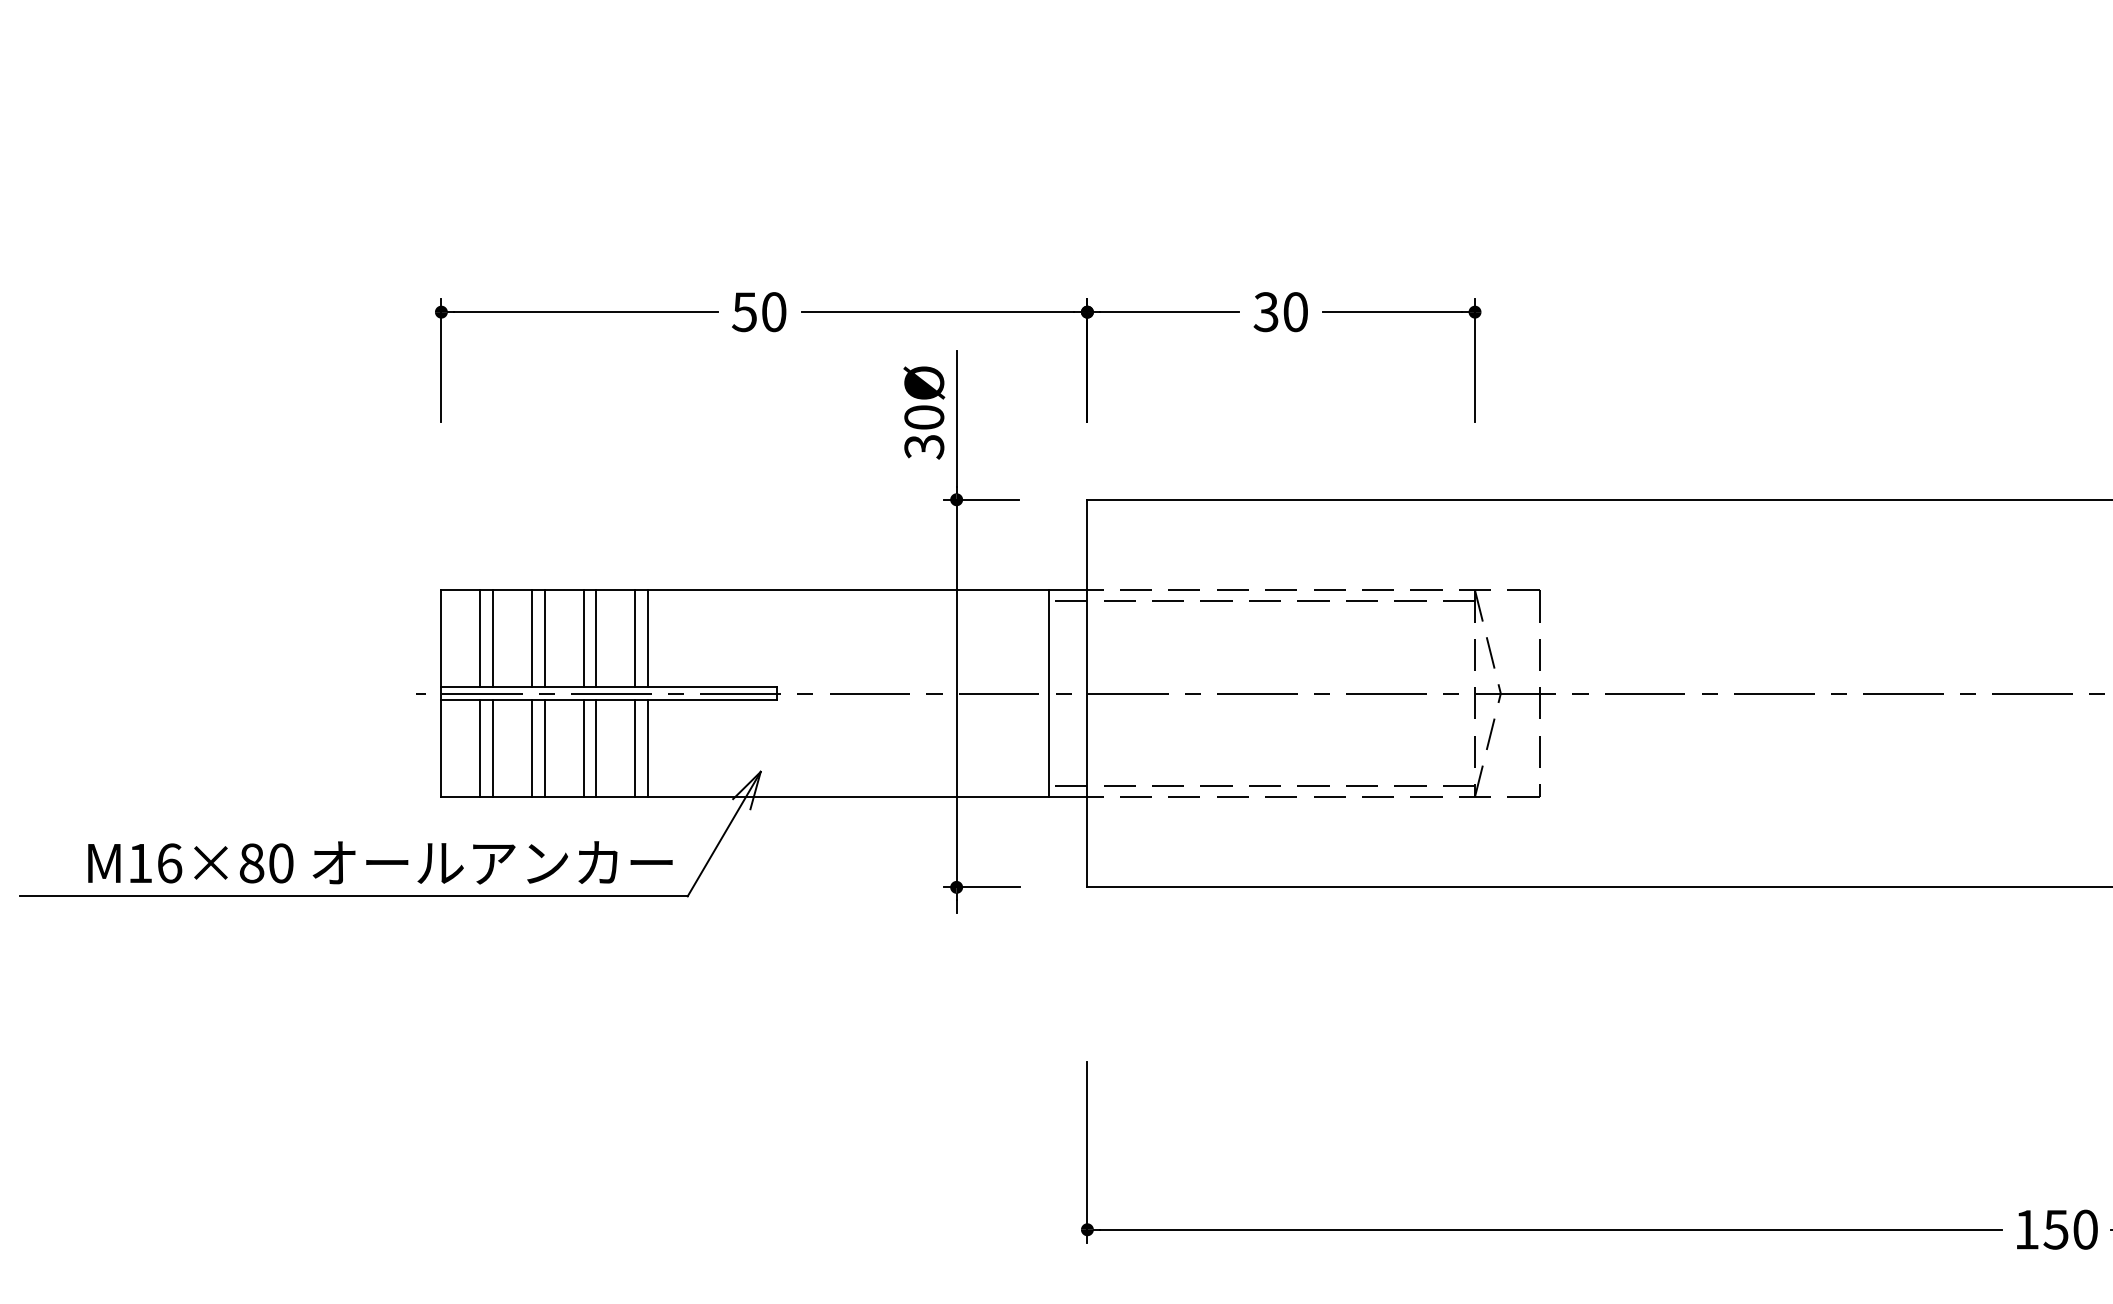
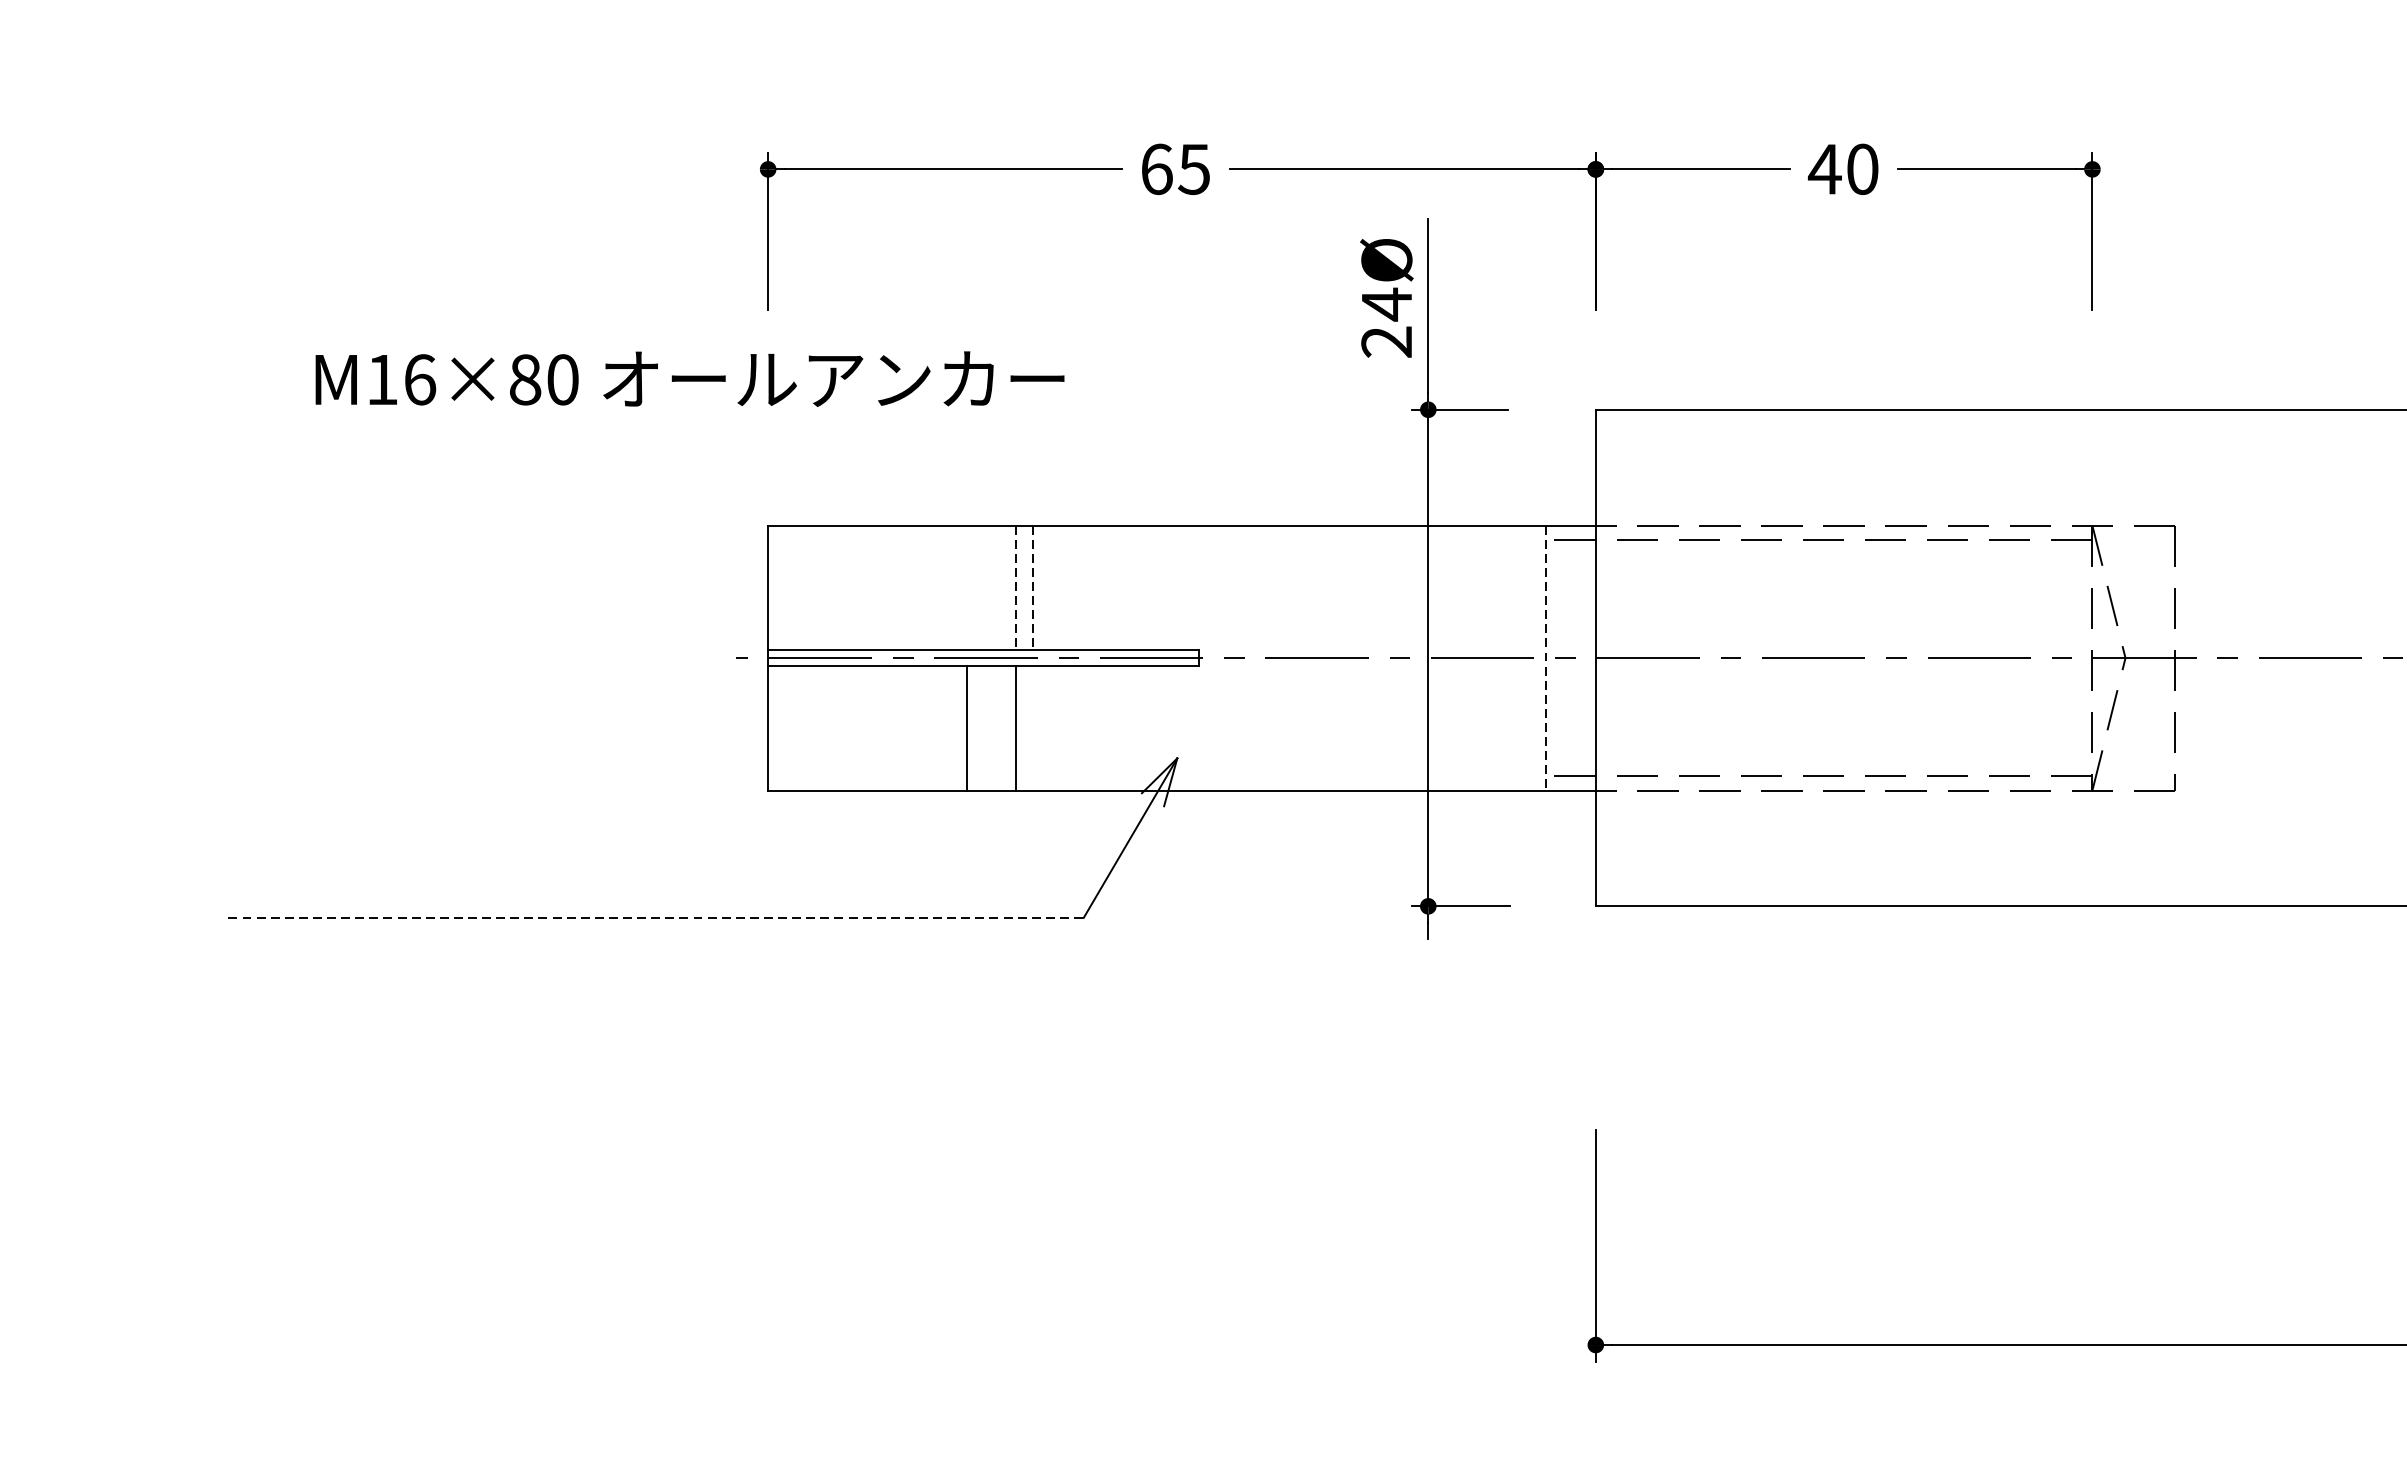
text: (759, 312) -> (1175, 169), 50 -> 65
text: (1266, 312) -> (1825, 169), 30 -> 40
text: (924, 431) -> (1387, 322), 30Ø -> 24Ø
line: (480, 638) -> (818, 587), removed
line: (493, 638) -> (834, 587), removed
line: (531, 638) -> (883, 587), removed
line: (544, 638) -> (900, 587), removed
line: (583, 638) -> (950, 587), removed
line: (596, 638) -> (966, 587), removed
line: (635, 639) -> (1016, 588), solid -> dashed
line: (648, 639) -> (1033, 588), solid -> dashed
line: (1048, 694) -> (1545, 659), solid -> dashed
line: (480, 748) -> (818, 728), removed
line: (493, 748) -> (834, 728), removed
line: (531, 748) -> (883, 728), removed
line: (544, 748) -> (900, 728), removed
line: (583, 748) -> (950, 728), removed
line: (648, 748) -> (1033, 728), removed
text: (380, 862) -> (690, 378), moved
line: (353, 896) -> (655, 918), solid -> dashed

